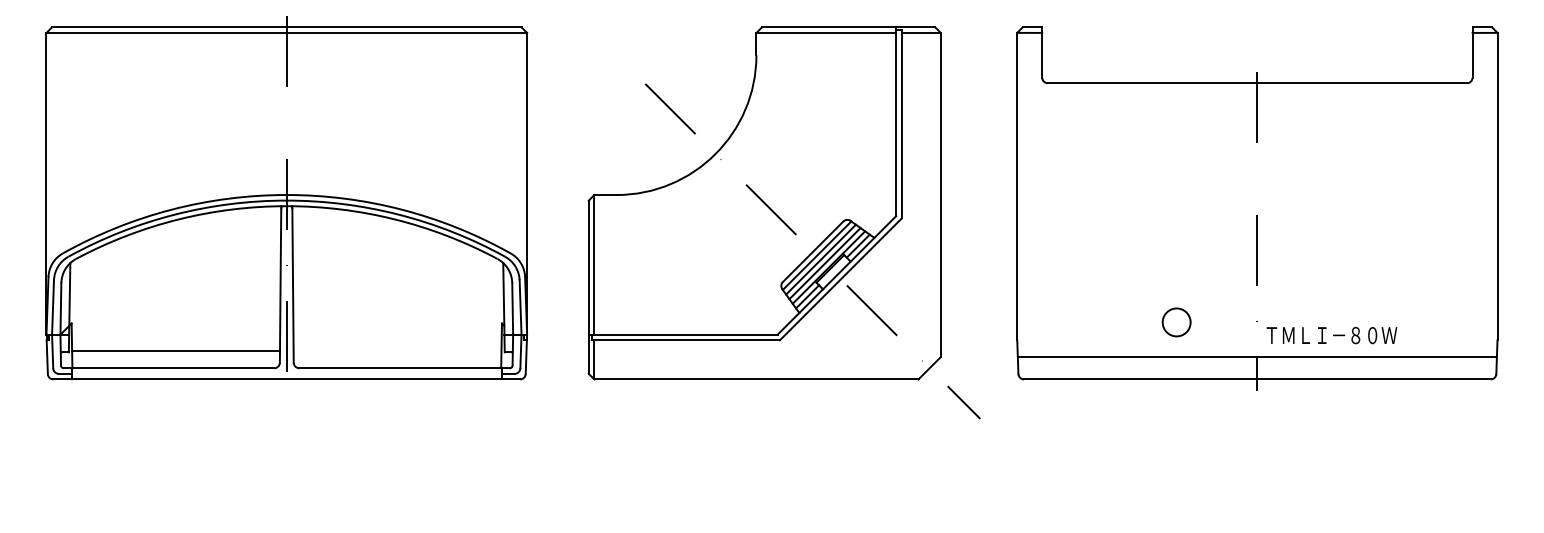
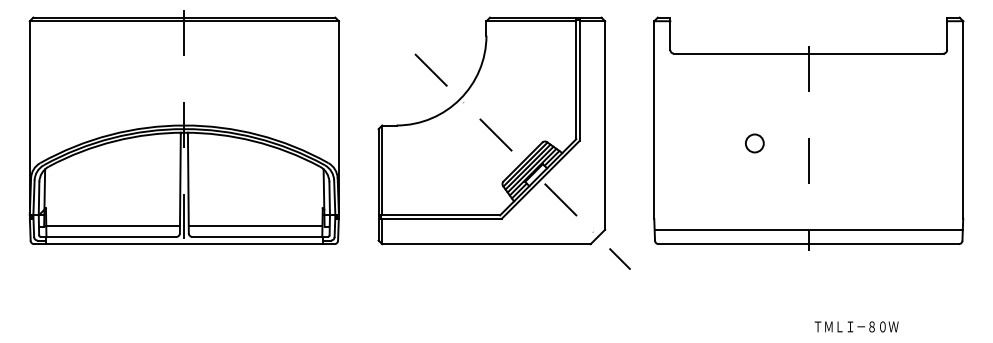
circle: (1176, 322) -> (754, 143), moved
text: (1331, 334) -> (856, 326), moved
line: (397, 351) -> (255, 226), added

